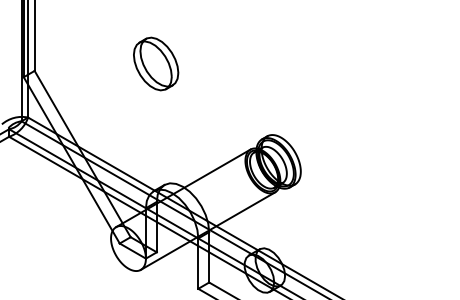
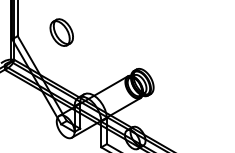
part: (155, 63) -> (61, 32), moved

